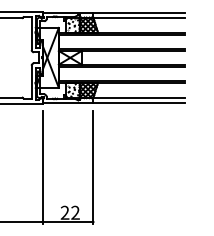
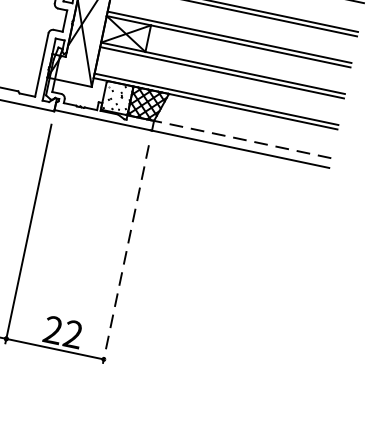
line: (138, 98) -> (240, 139), solid -> dashed
line: (93, 167) -> (126, 254), solid -> dashed

